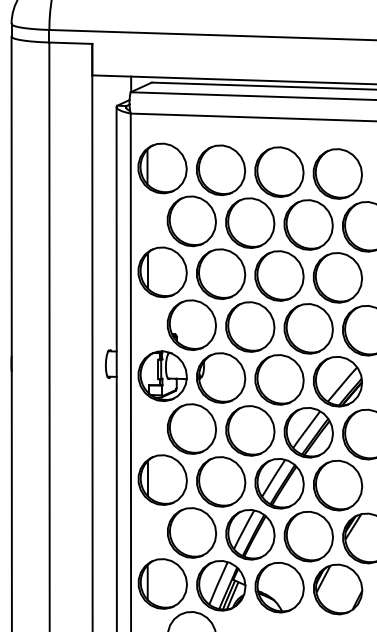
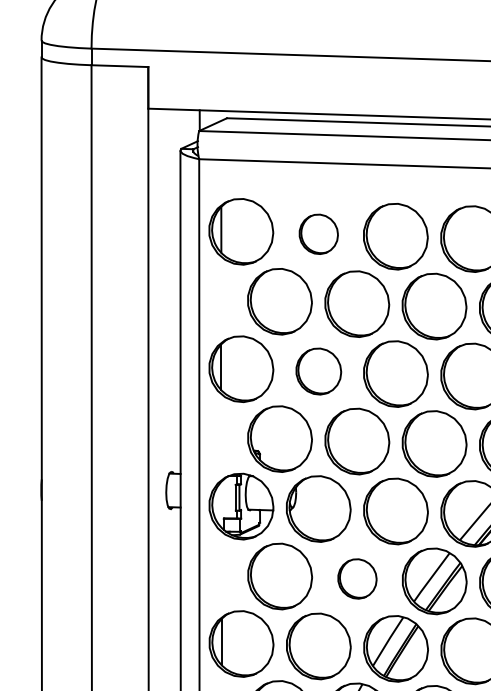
part: (221, 170) -> (319, 234), size x0.6
part: (221, 273) -> (319, 370), size x0.7
part: (250, 430) -> (357, 578), size x0.6

